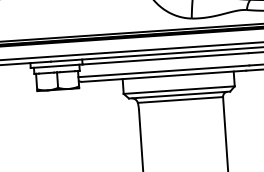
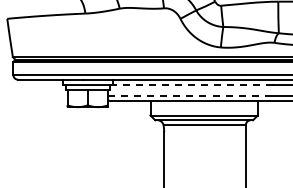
line: (164, 58) -> (192, 84), solid -> dashed
line: (163, 71) -> (190, 96), solid -> dashed

